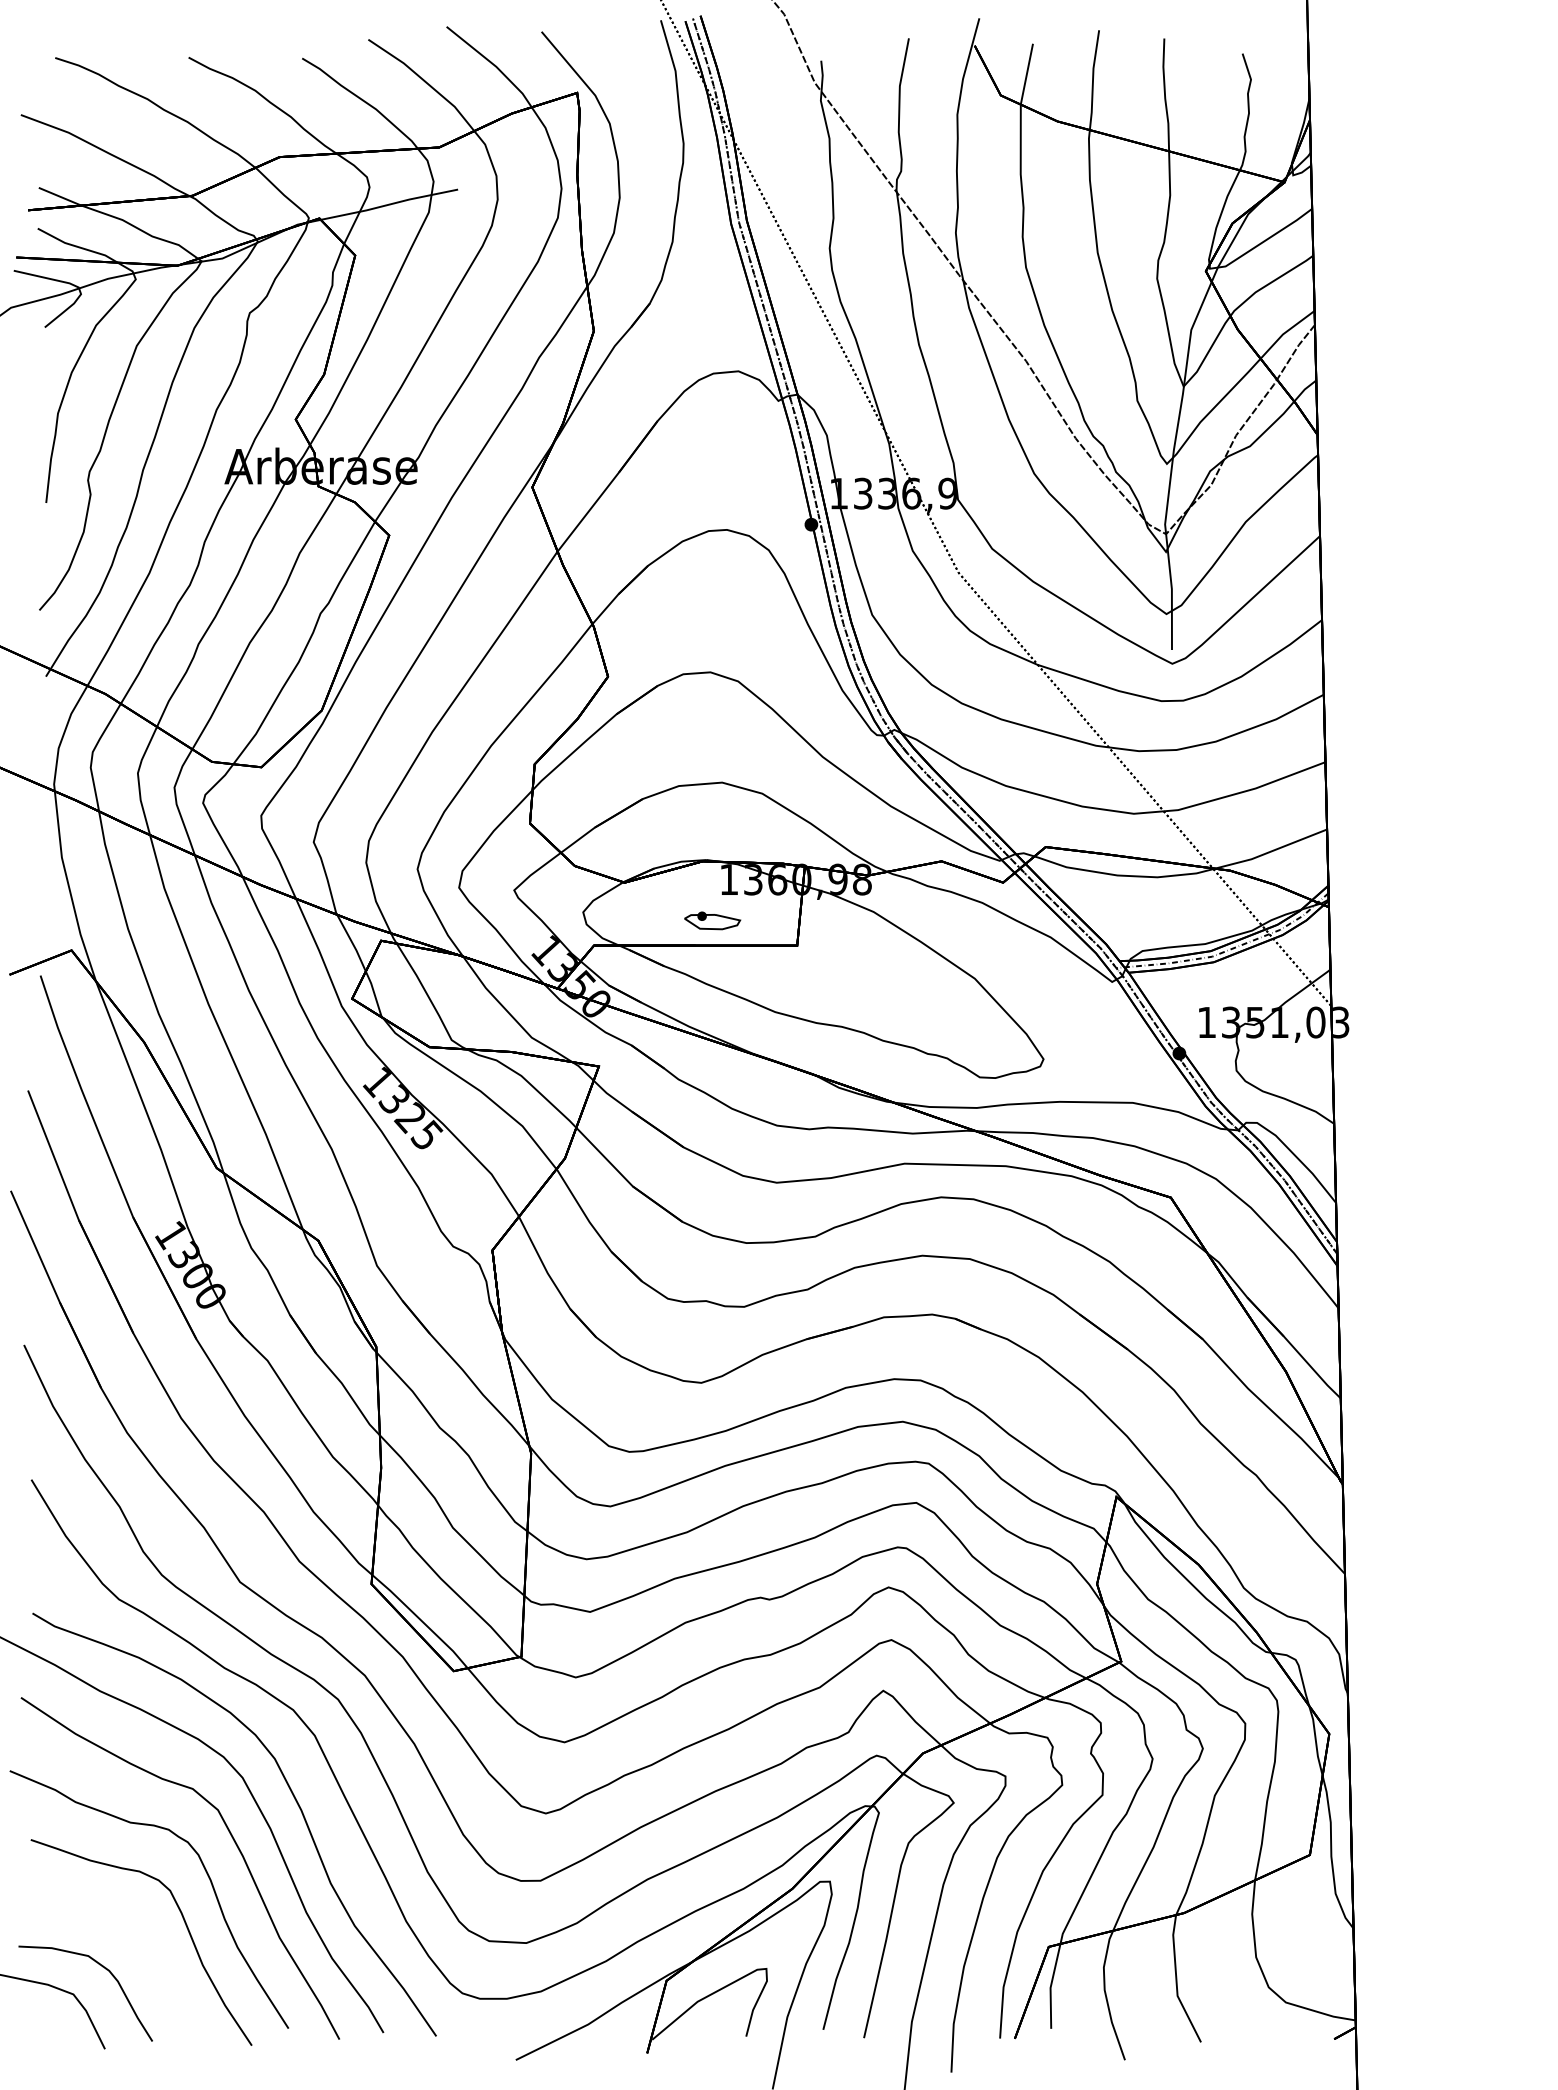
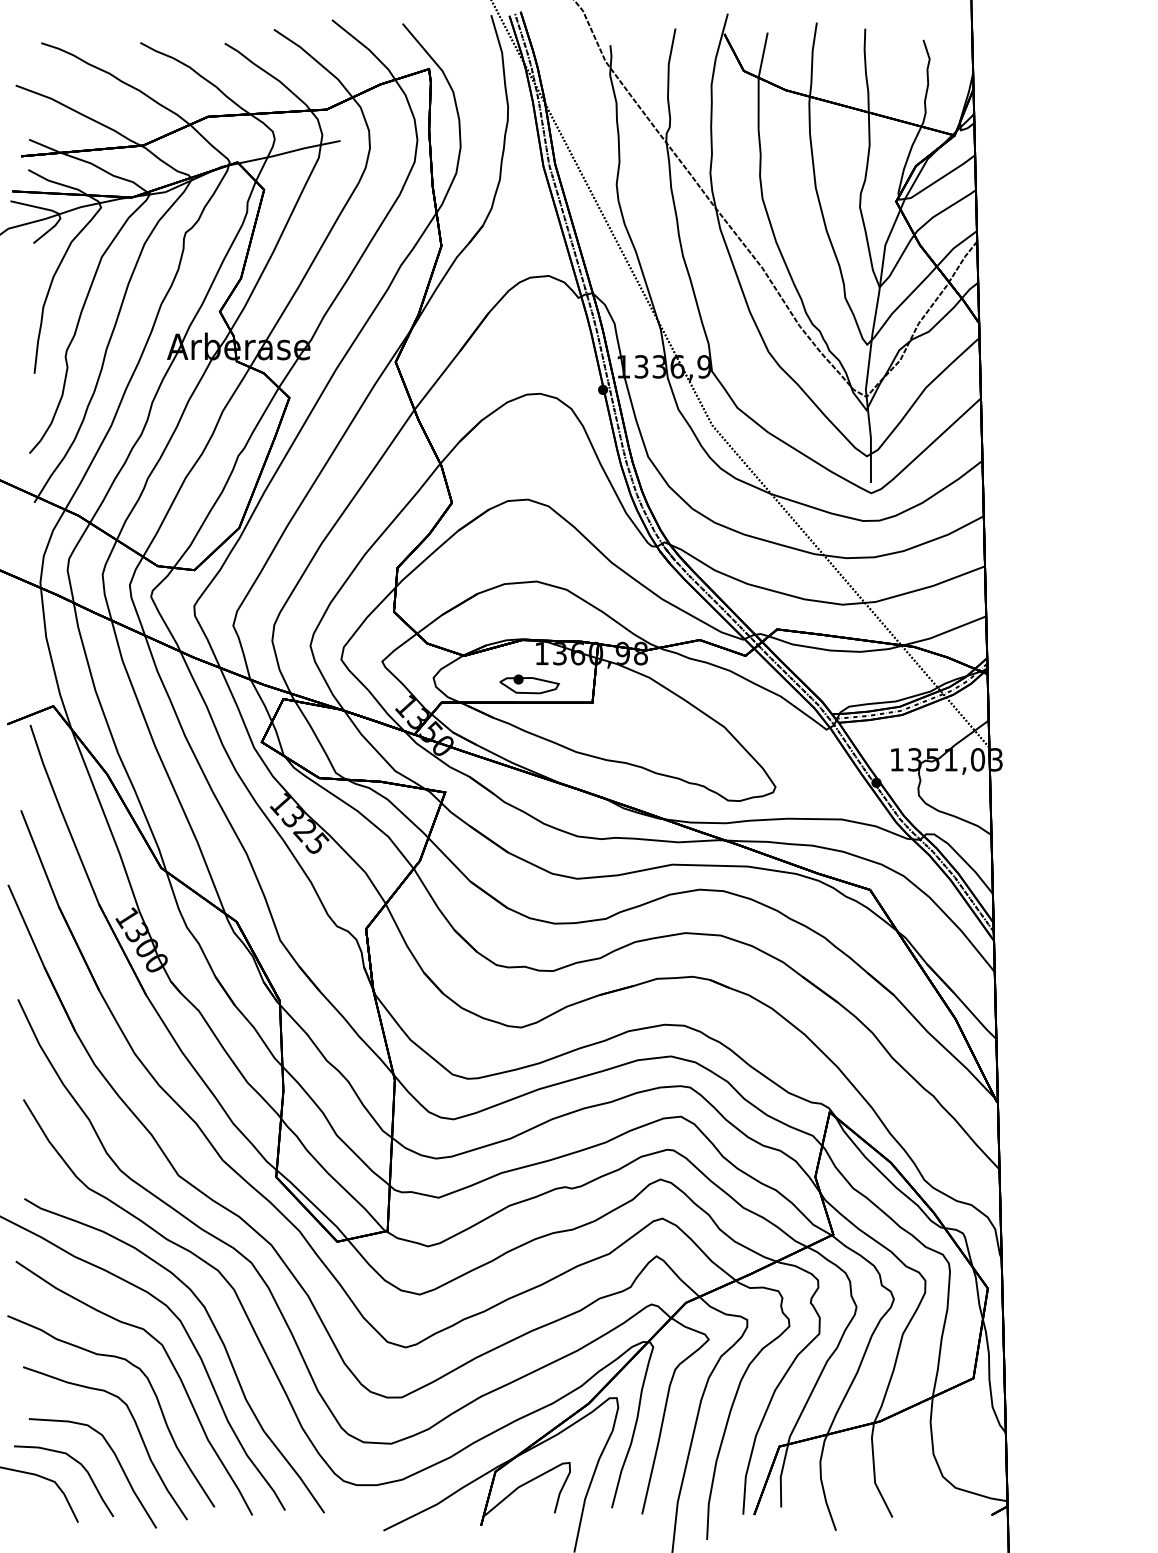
part: (712, 920) -> (529, 683), size x1.43
curve: (157, 1965) -> (117, 1460), added

